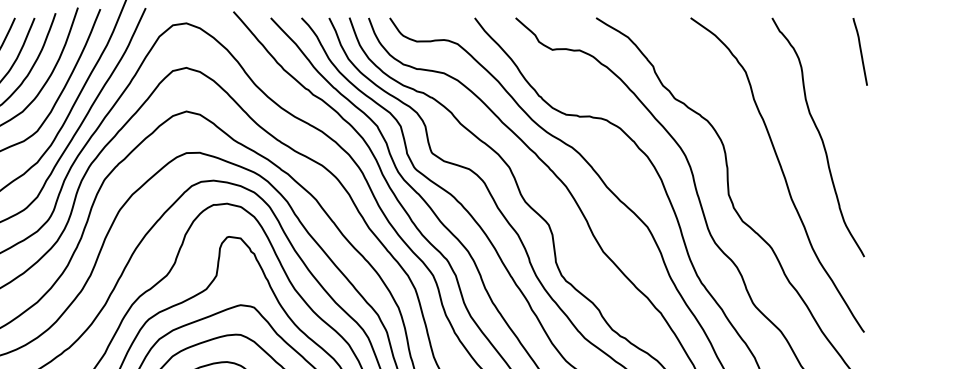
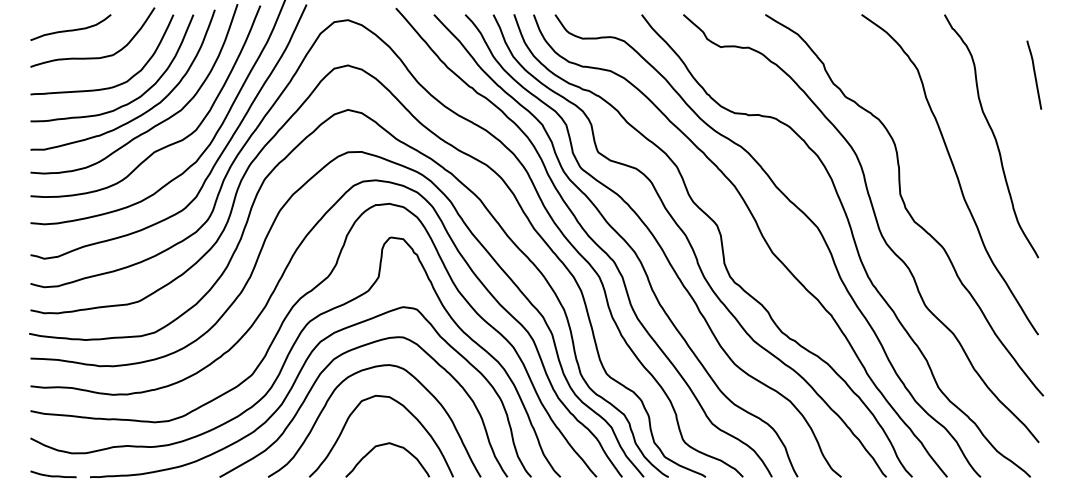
curve: (860, 51) -> (1034, 74), moved

